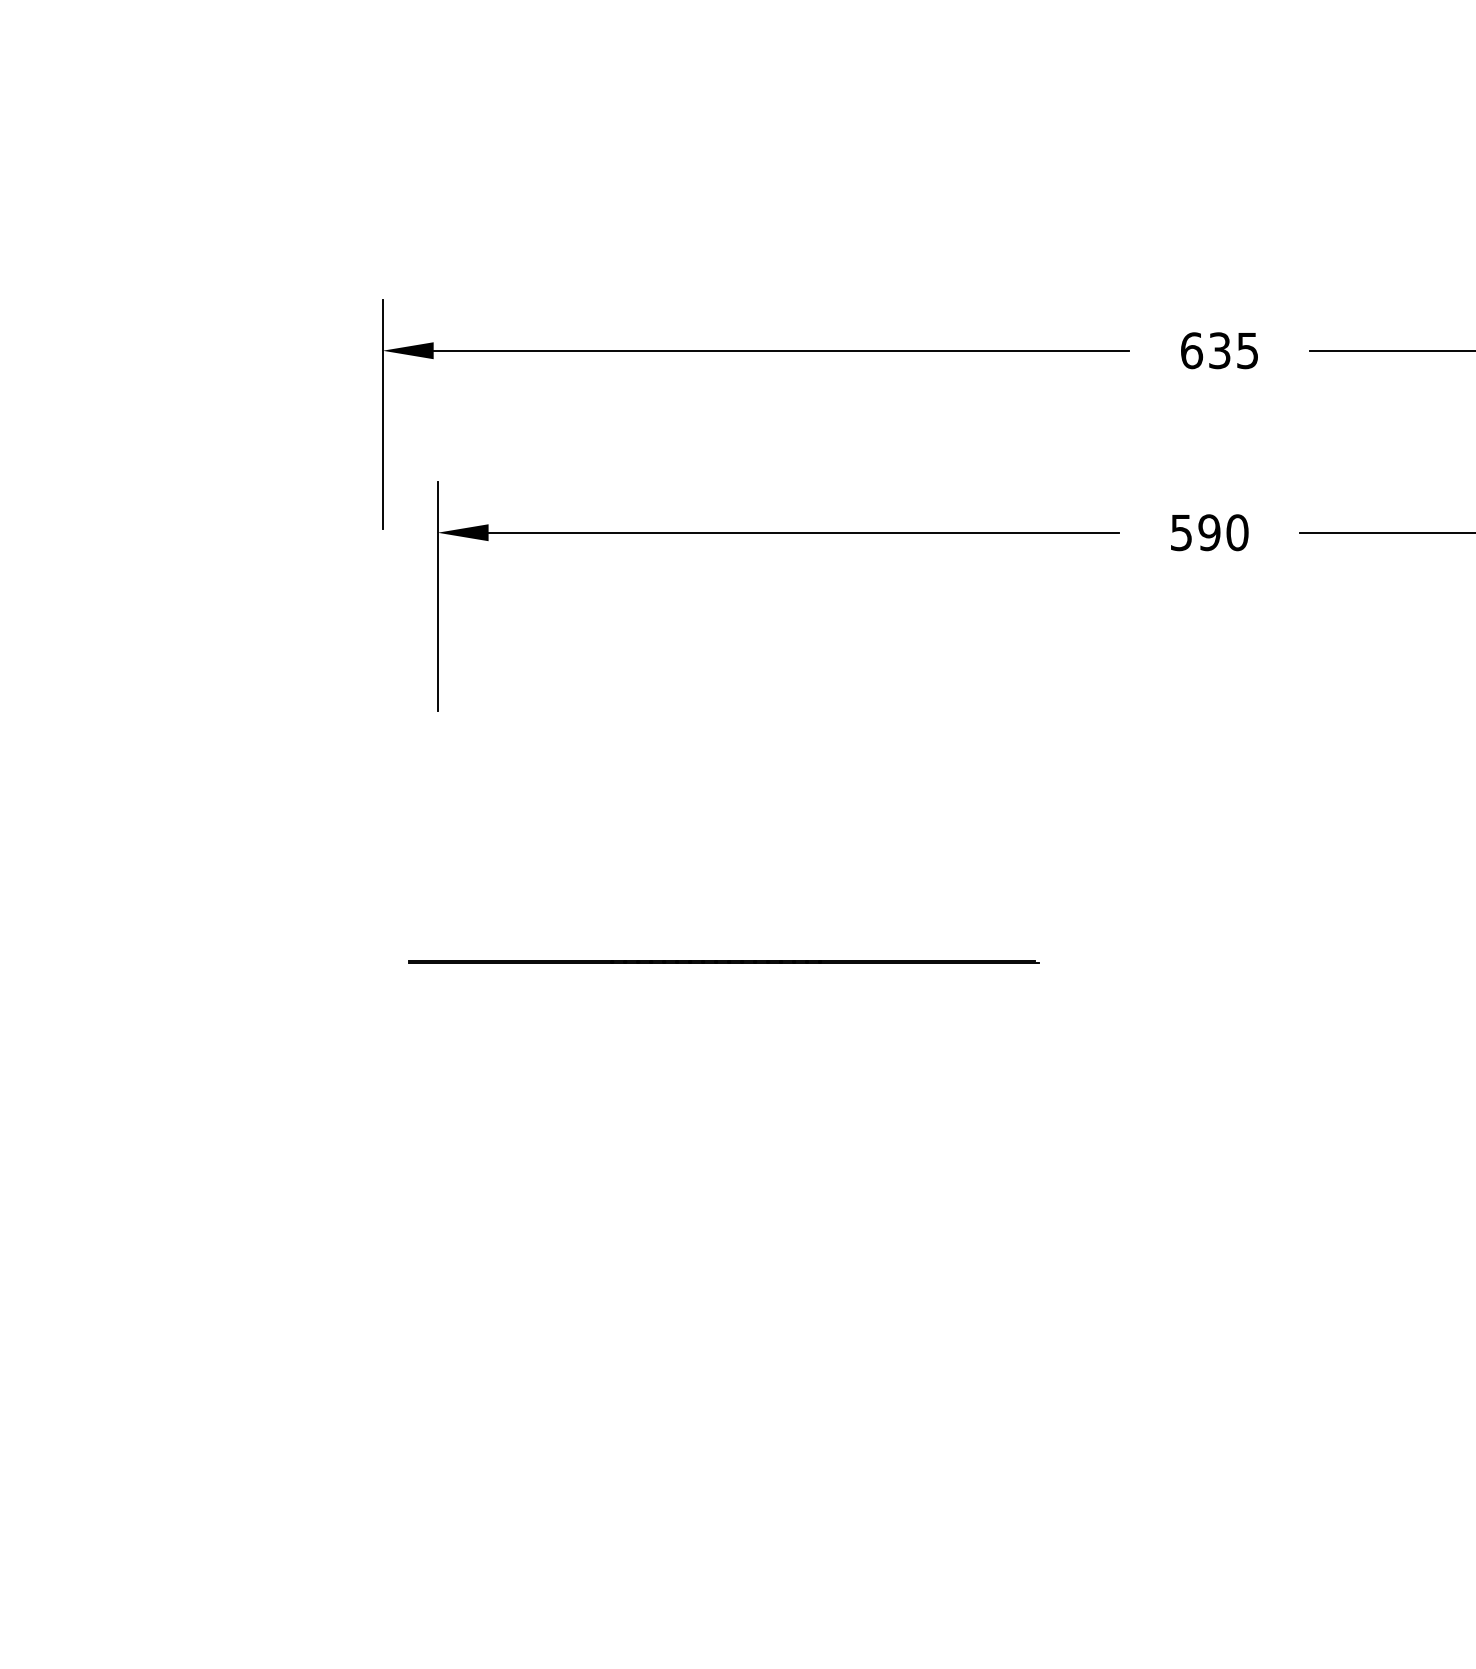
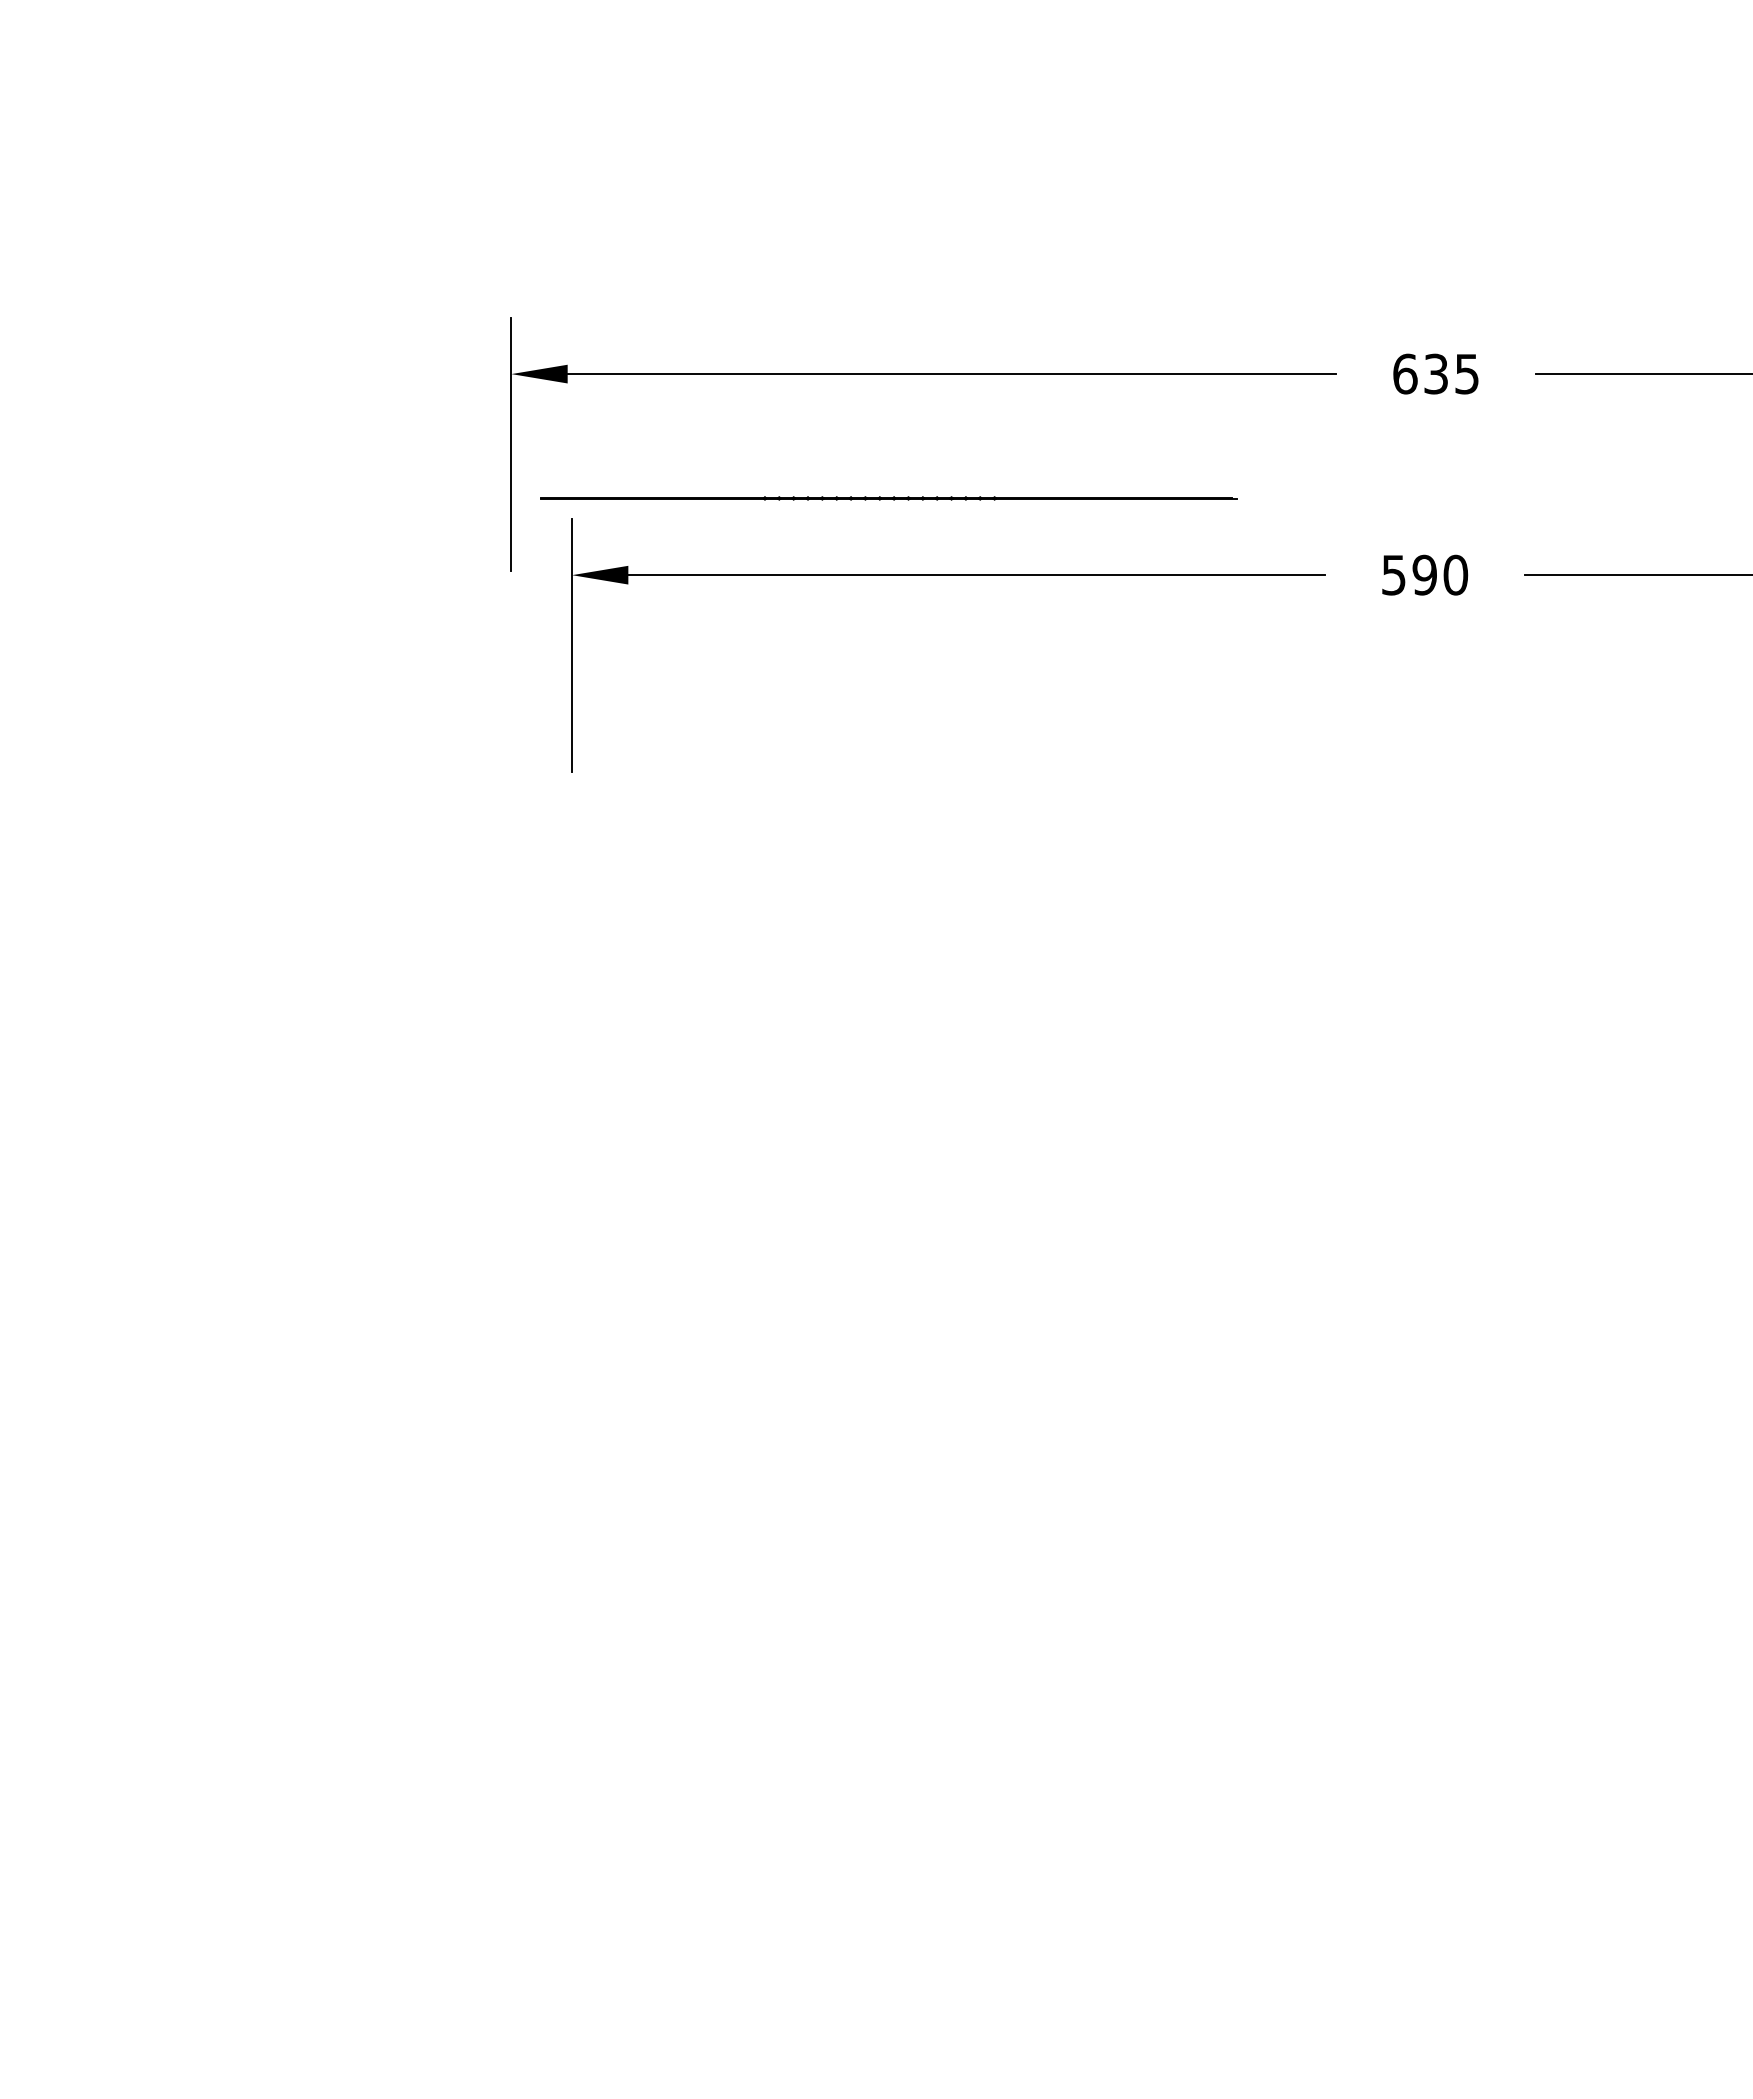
line: (724, 962) -> (888, 498), moved

